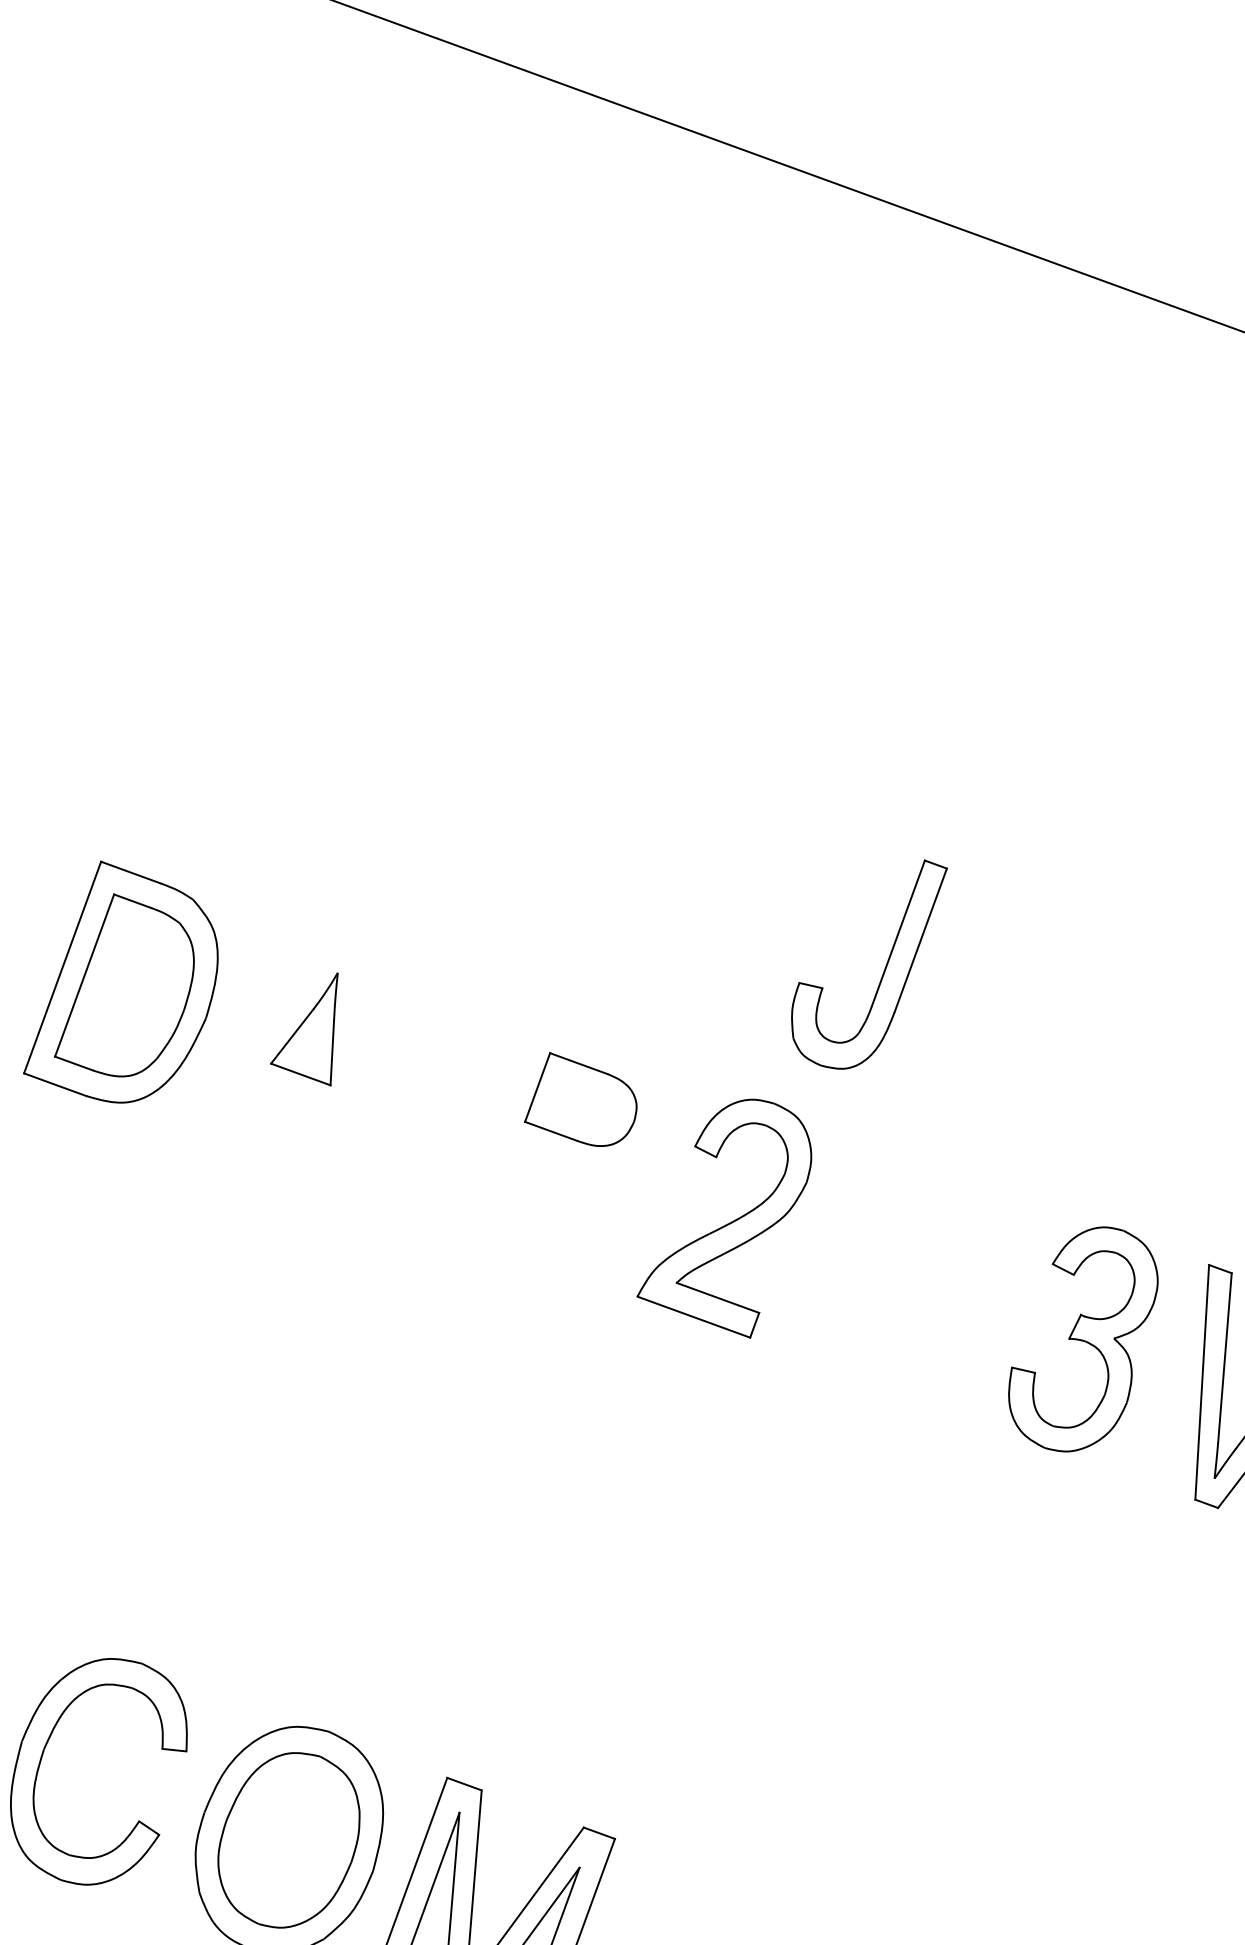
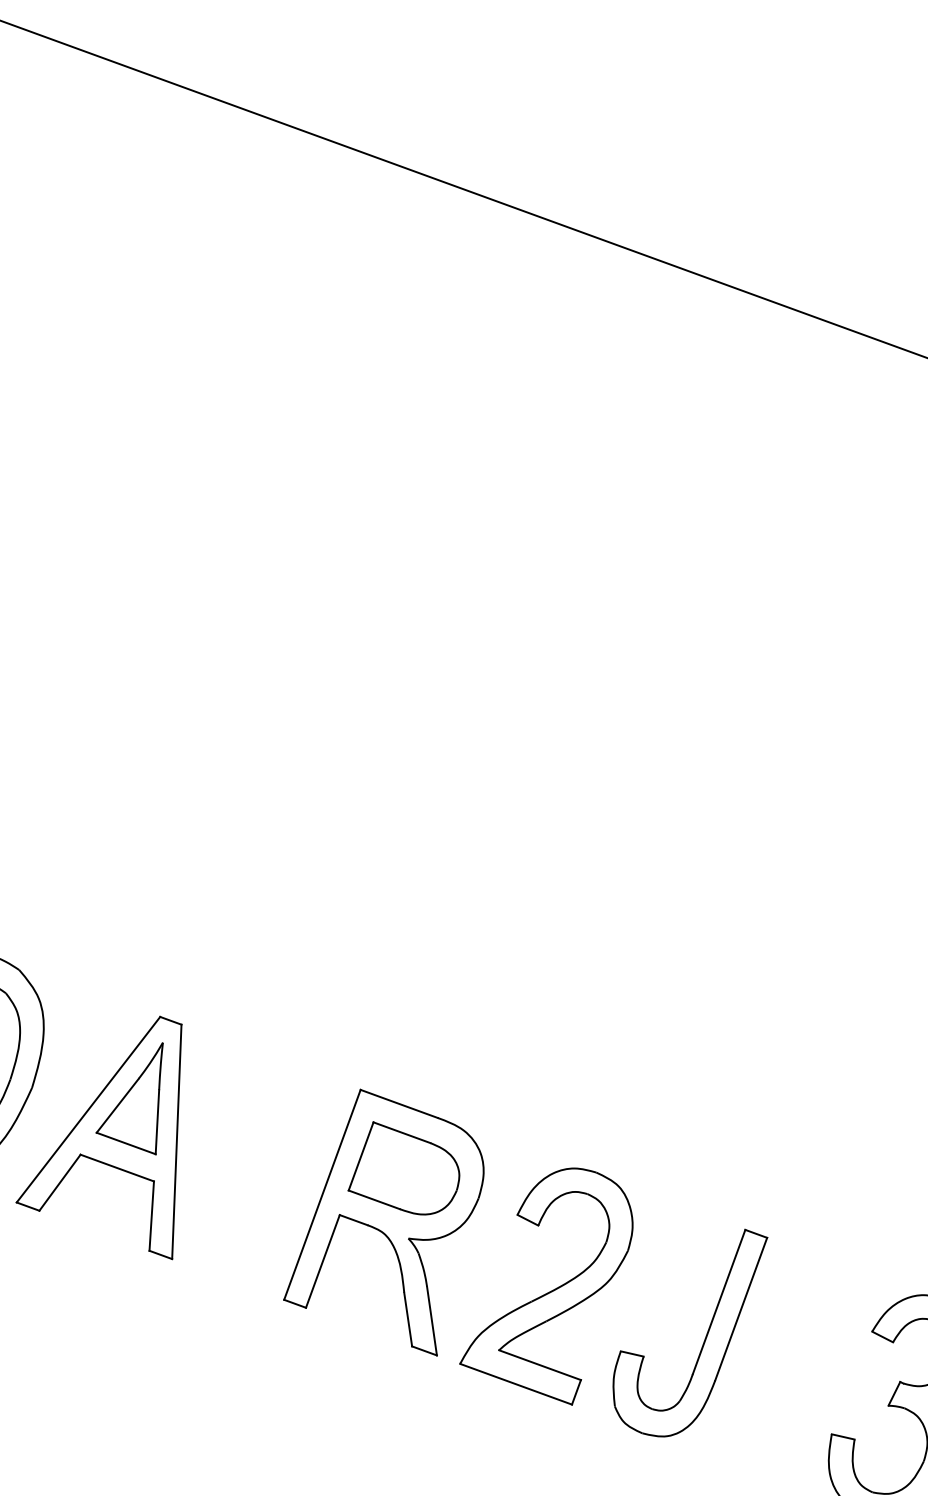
part: (884, 968) -> (705, 1336), moved
part: (273, 1068) -> (99, 1137), added
part: (560, 1154) -> (383, 1222), added

